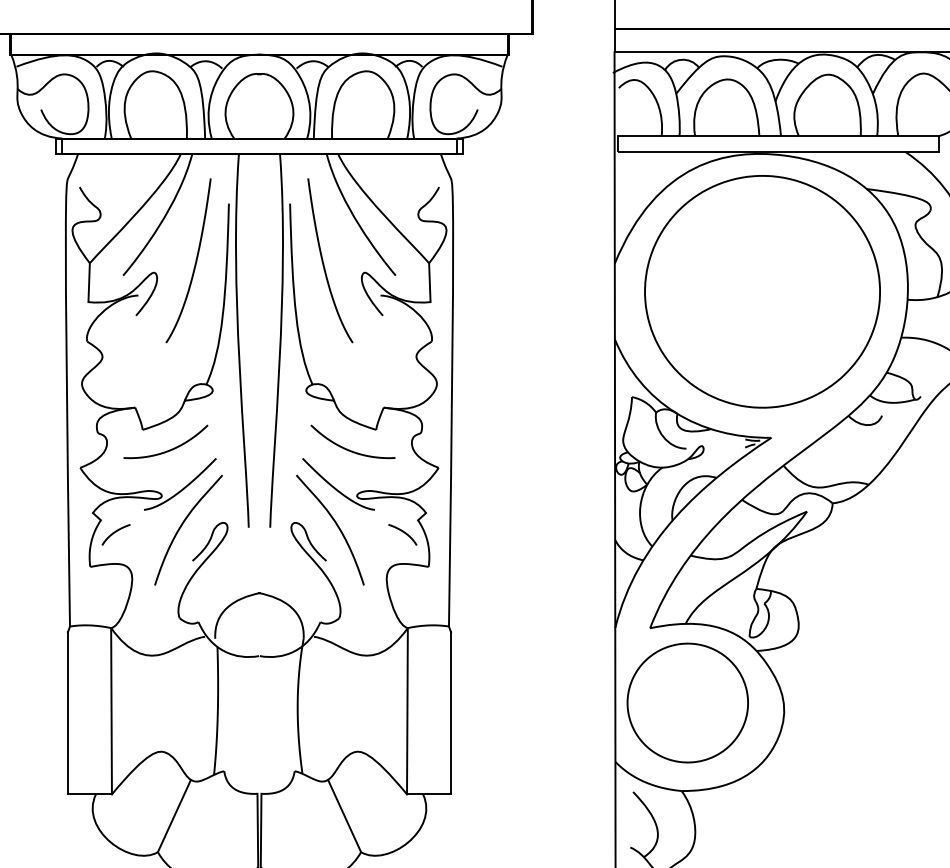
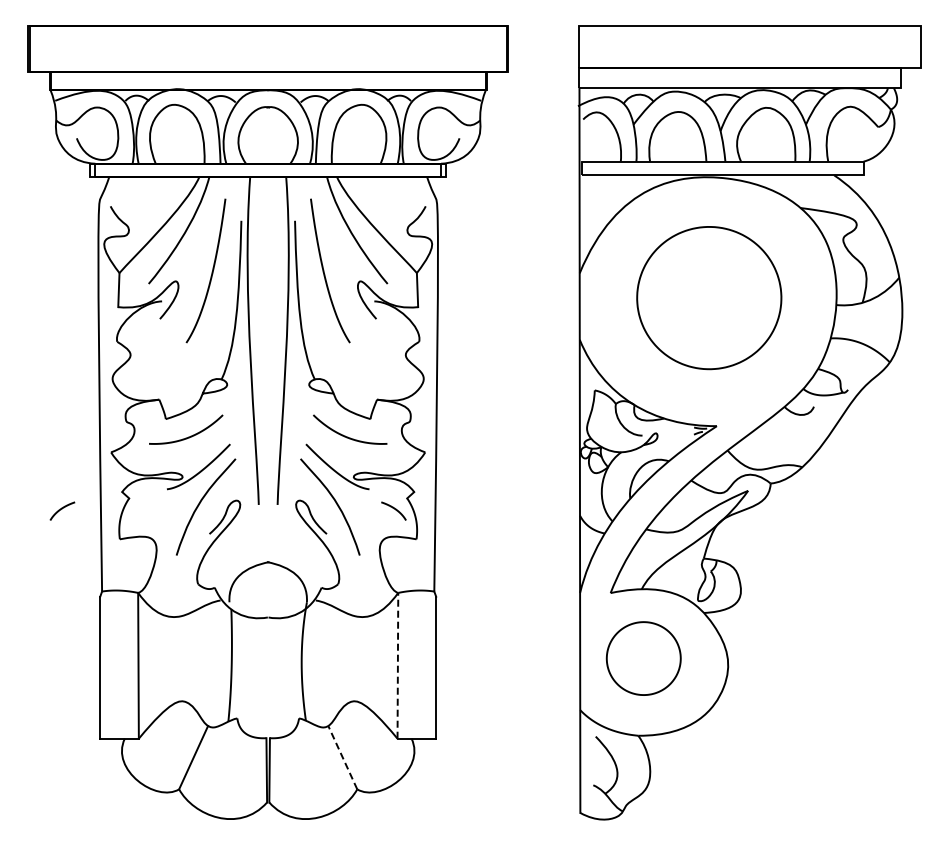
part: (762, 291) -> (709, 297), size x0.7
curve: (116, 532) -> (62, 509), moved
part: (687, 702) -> (643, 658), size x0.7
line: (406, 710) -> (397, 665), solid -> dashed
line: (344, 815) -> (342, 757), solid -> dashed

